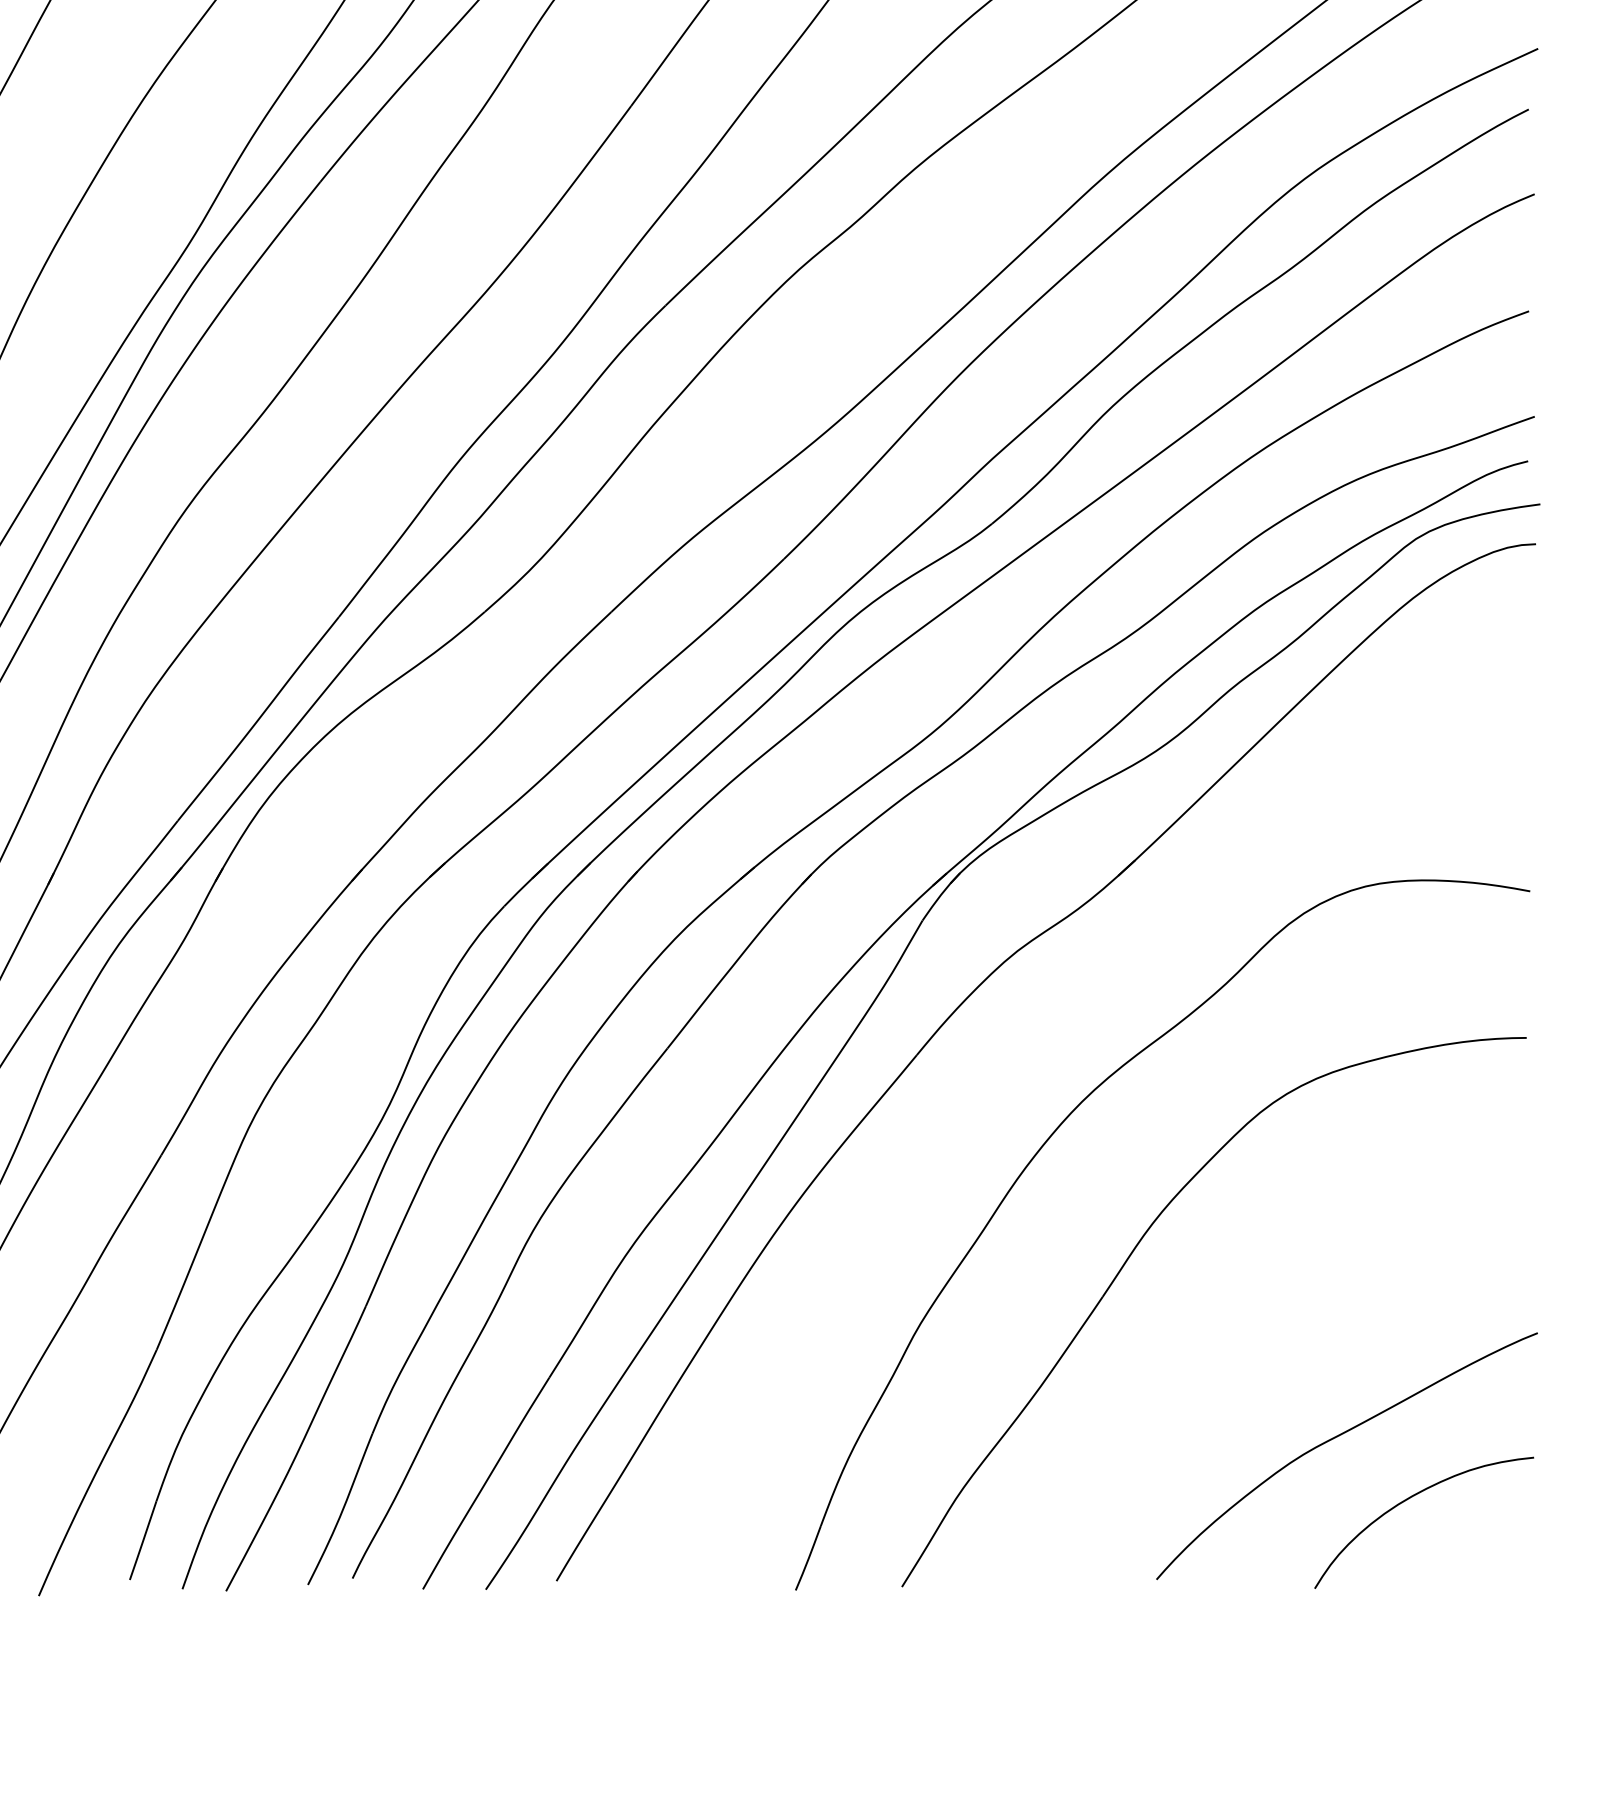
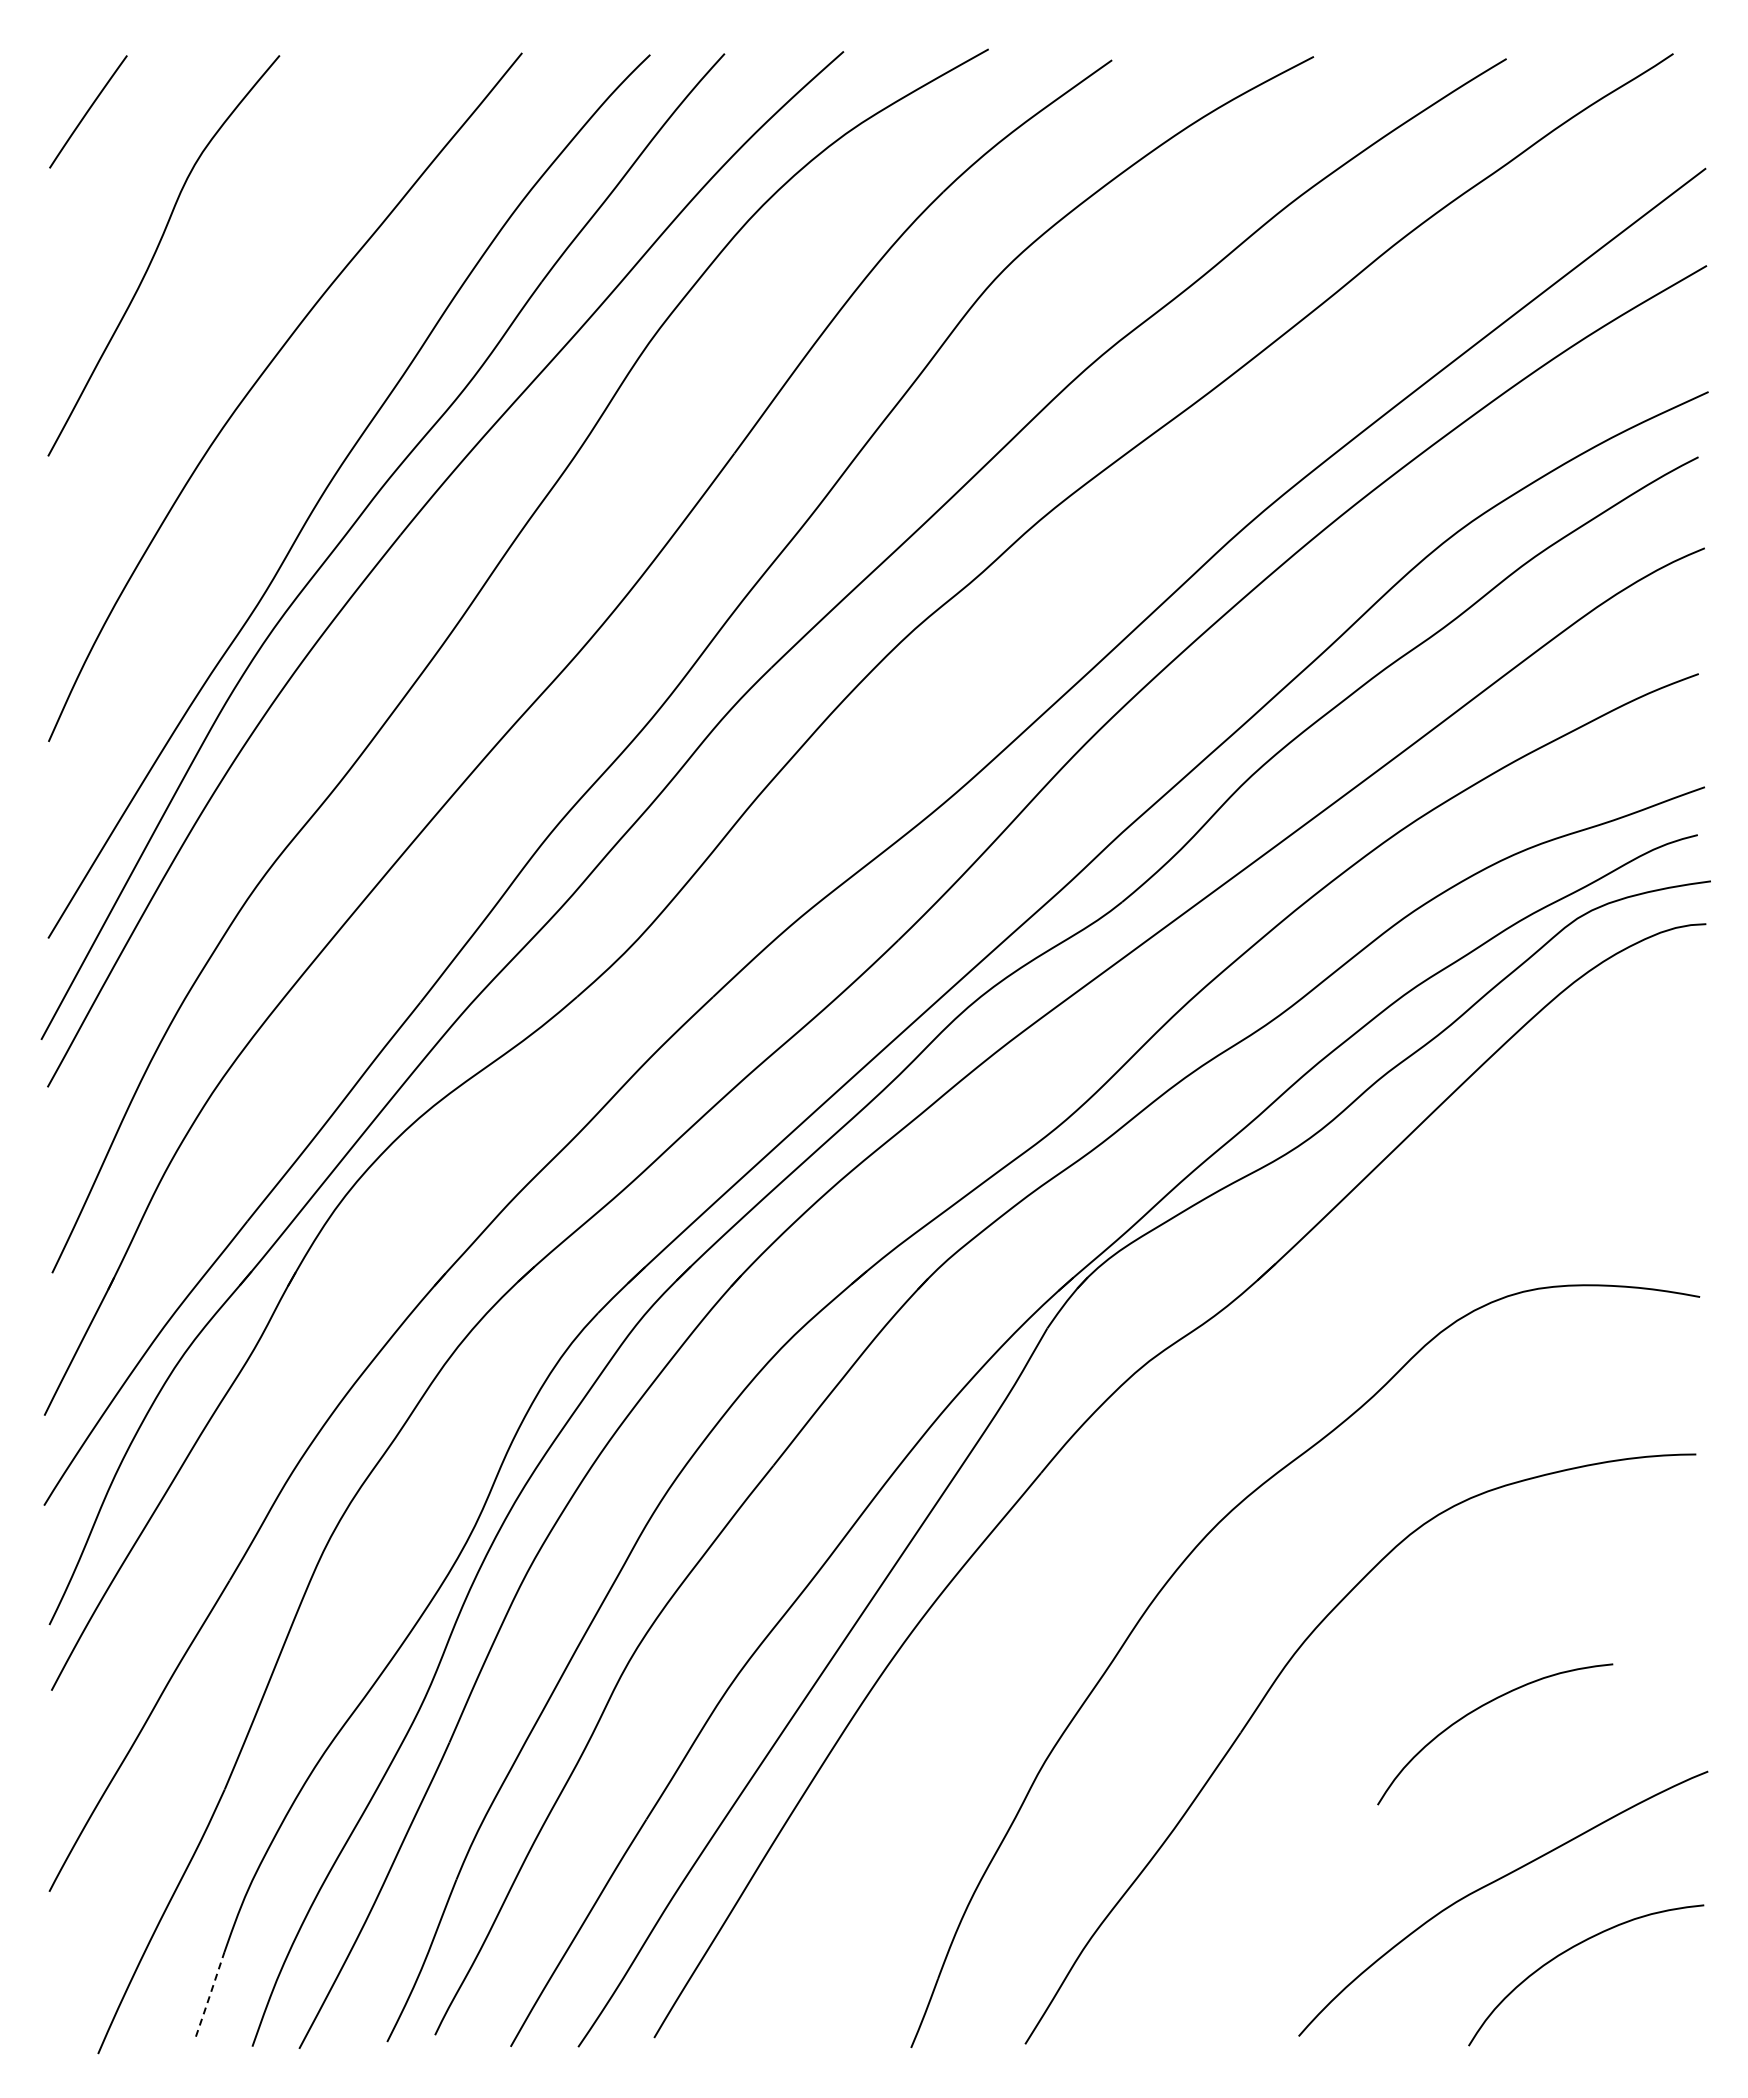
curve: (1323, 1275) -> (1478, 1709), added
line: (143, 1540) -> (210, 1994), solid -> dashed

